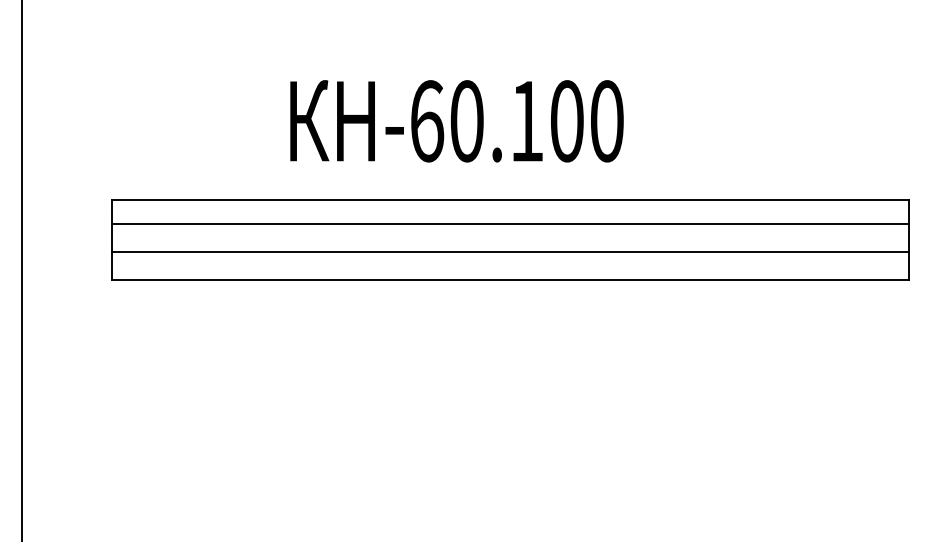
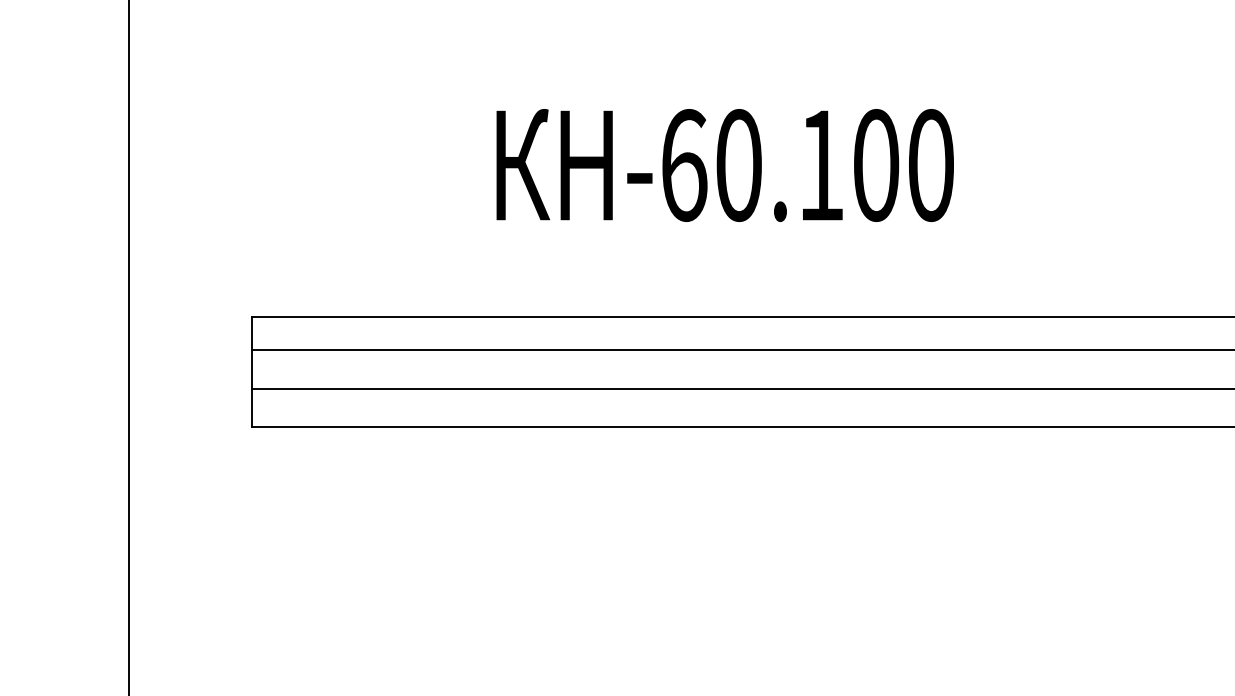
text: (456, 121) -> (724, 165), moved

